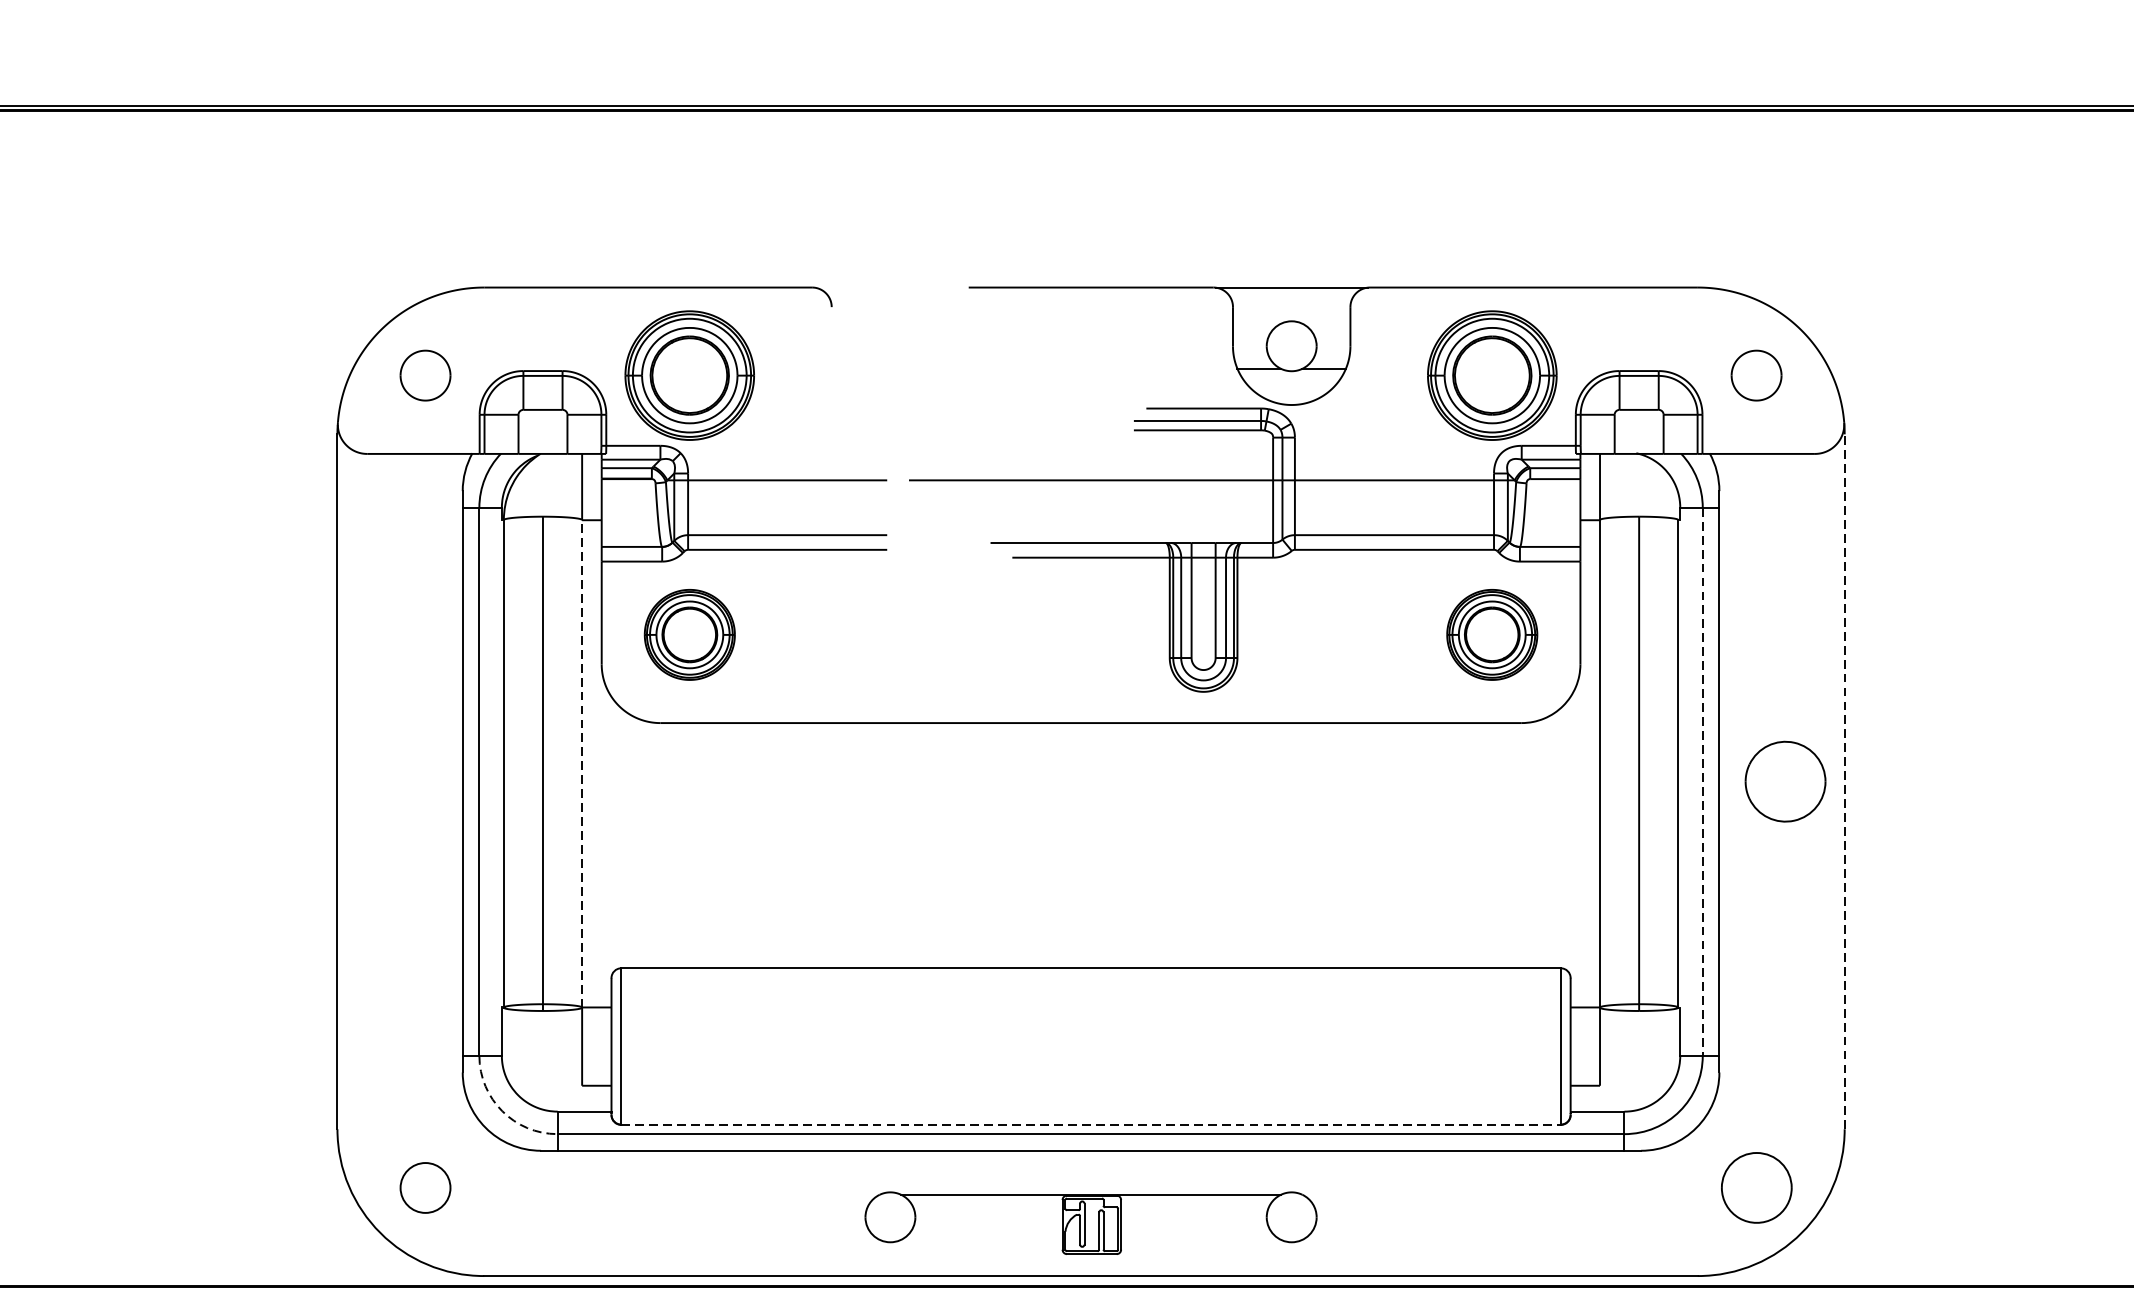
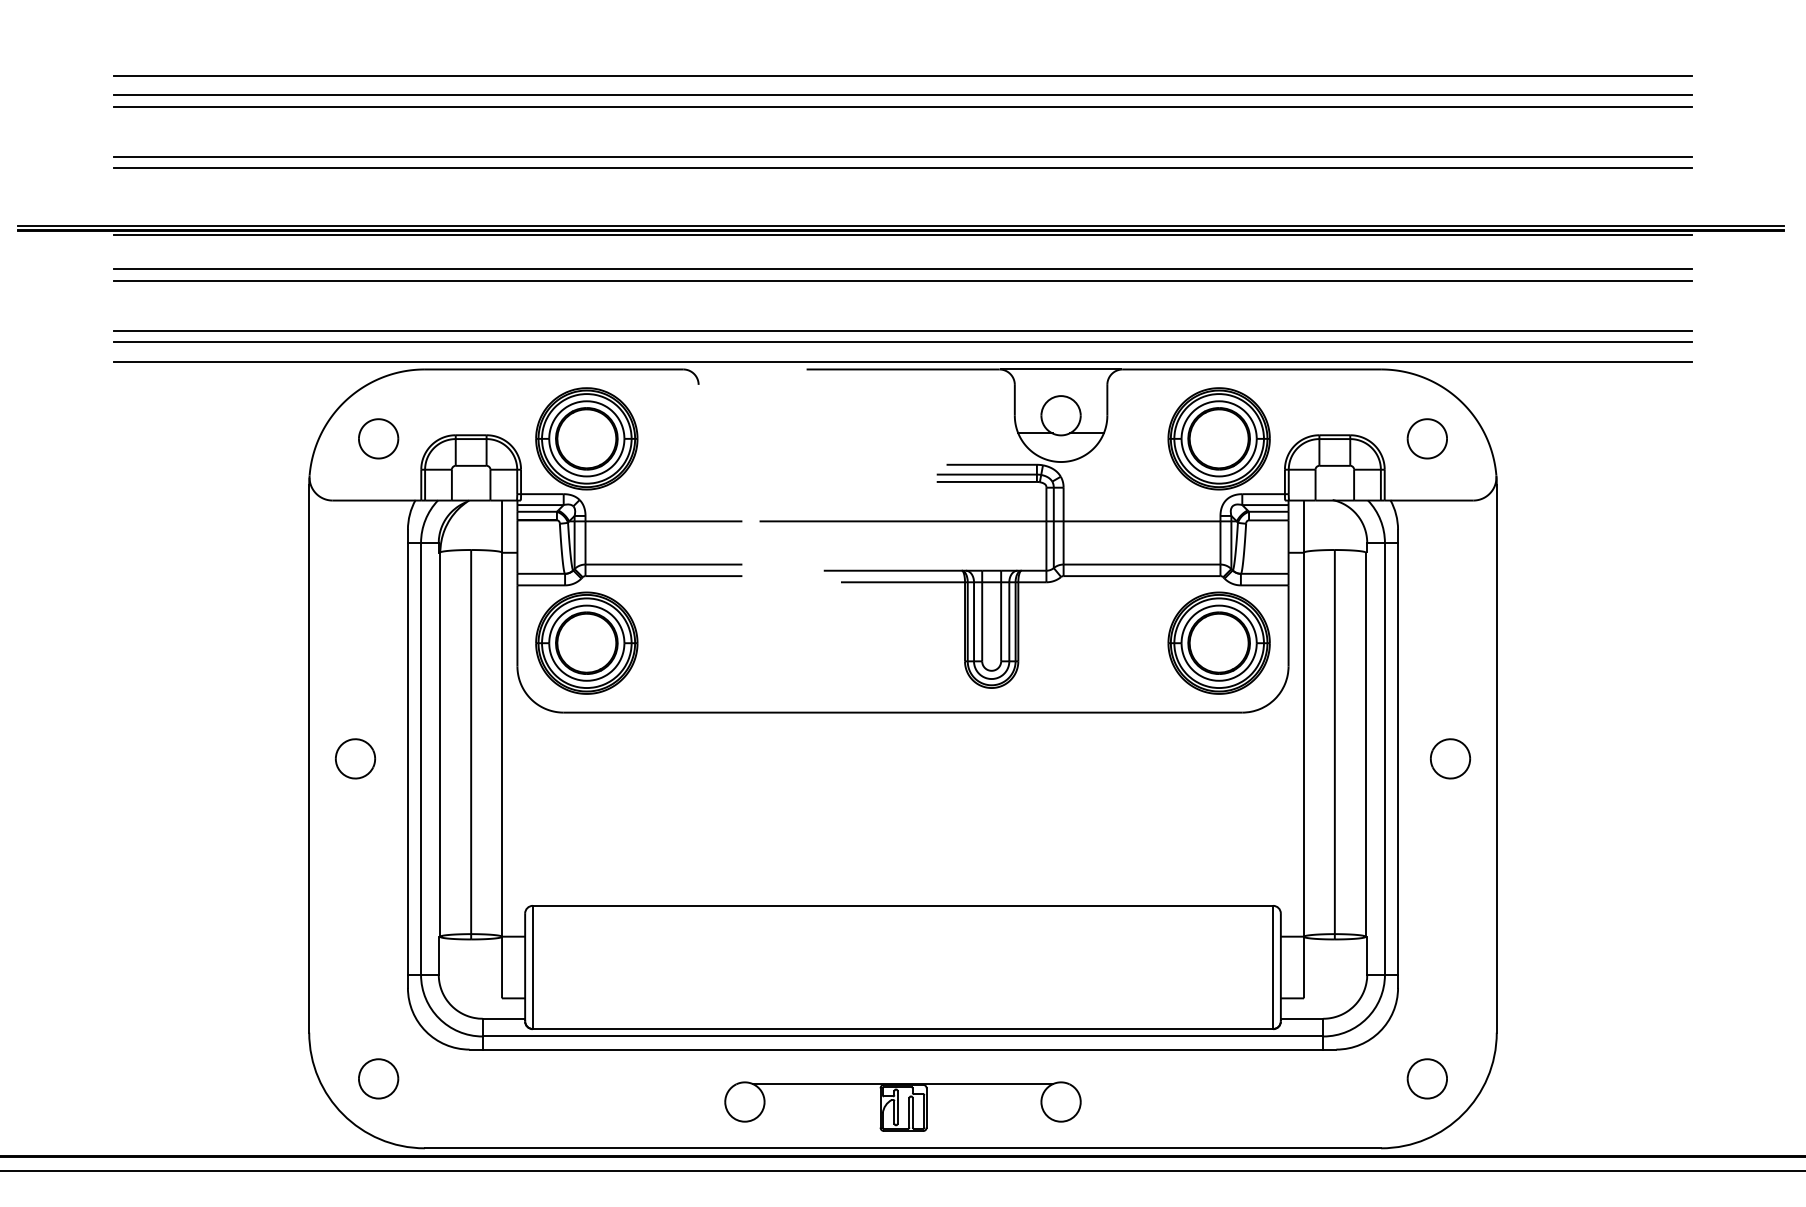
line: (1090, 17) -> (902, 156), added
line: (1090, 32) -> (902, 168), added
line: (1090, 116) -> (902, 234), added
line: (1090, 160) -> (902, 269), added
line: (1090, 174) -> (902, 280), added
line: (1090, 238) -> (902, 330), added
line: (1090, 253) -> (902, 342), added
line: (1090, 277) -> (902, 361), added
part: (689, 634) -> (586, 642), size x1.43
part: (1491, 634) -> (1218, 642), size x1.43
line: (582, 763) -> (502, 744), dashed -> solid
part: (396, 781) -> (355, 758), added
line: (1702, 781) -> (1384, 758), dashed -> solid
part: (1785, 781) -> (1450, 758), size x0.62
line: (1844, 781) -> (1496, 758), dashed -> solid
arc: (502, 1111) -> (439, 1018), dashed -> solid
line: (1091, 1125) -> (903, 1029), dashed -> solid
part: (1755, 1187) -> (1426, 1078), size x0.71

